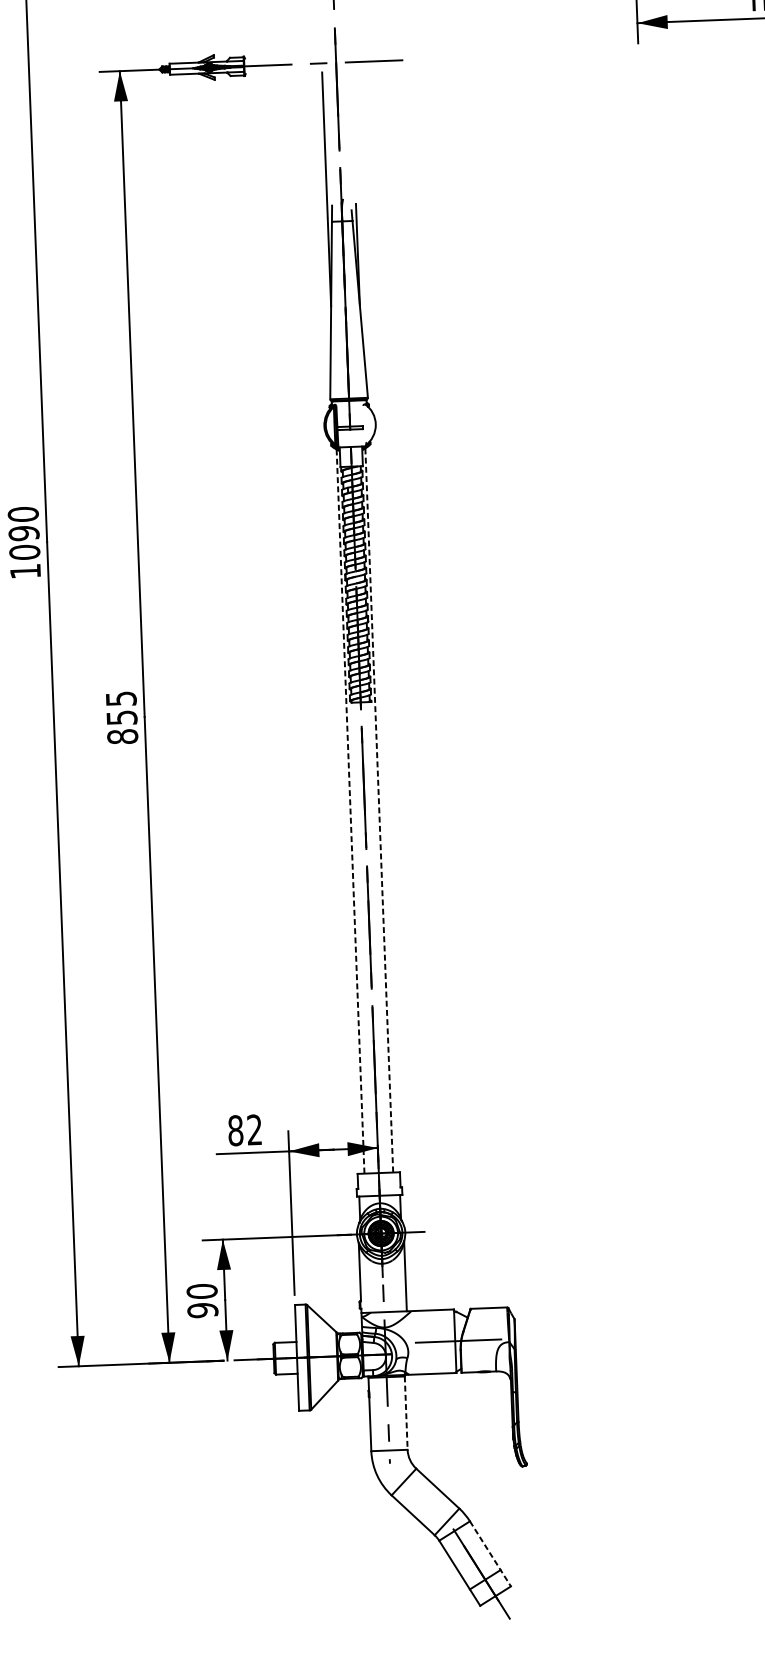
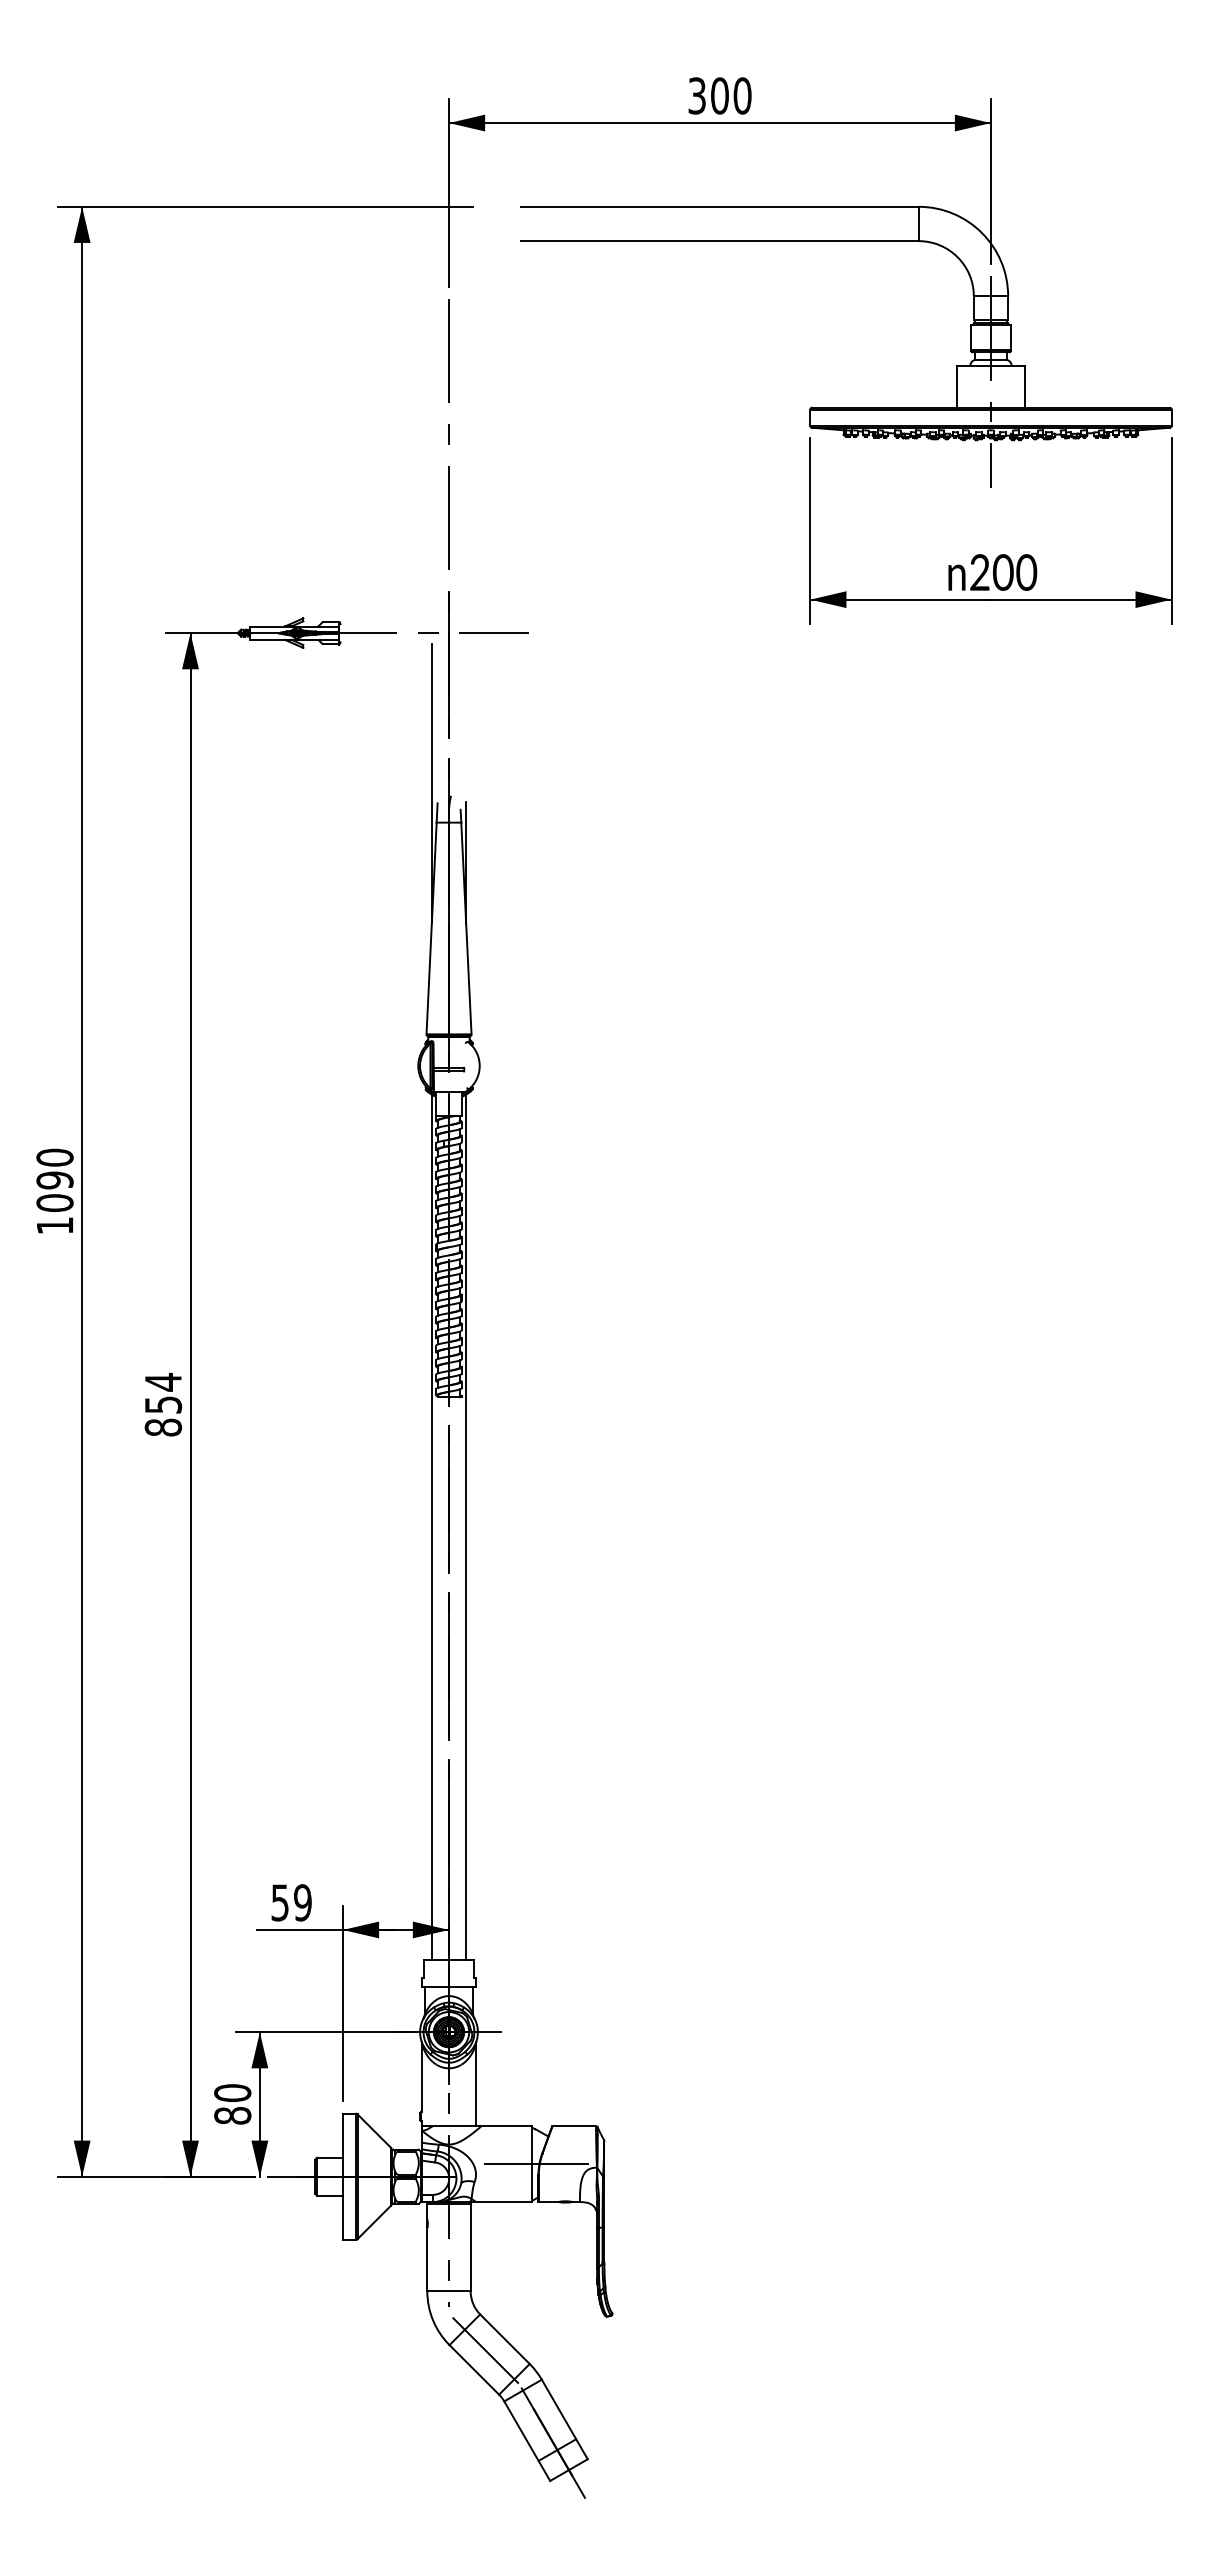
text: (121, 699) -> (163, 1382), 855 -> 854
line: (379, 810) -> (466, 1527), dashed -> solid
line: (350, 811) -> (431, 1527), dashed -> solid
text: (245, 1130) -> (291, 1902), 82 -> 59
text: (202, 1310) -> (232, 2115), 90 -> 80
line: (406, 1413) -> (470, 2247), dashed -> solid
line: (421, 1498) -> (485, 2350), added
line: (490, 1553) -> (564, 2419), dashed -> solid

